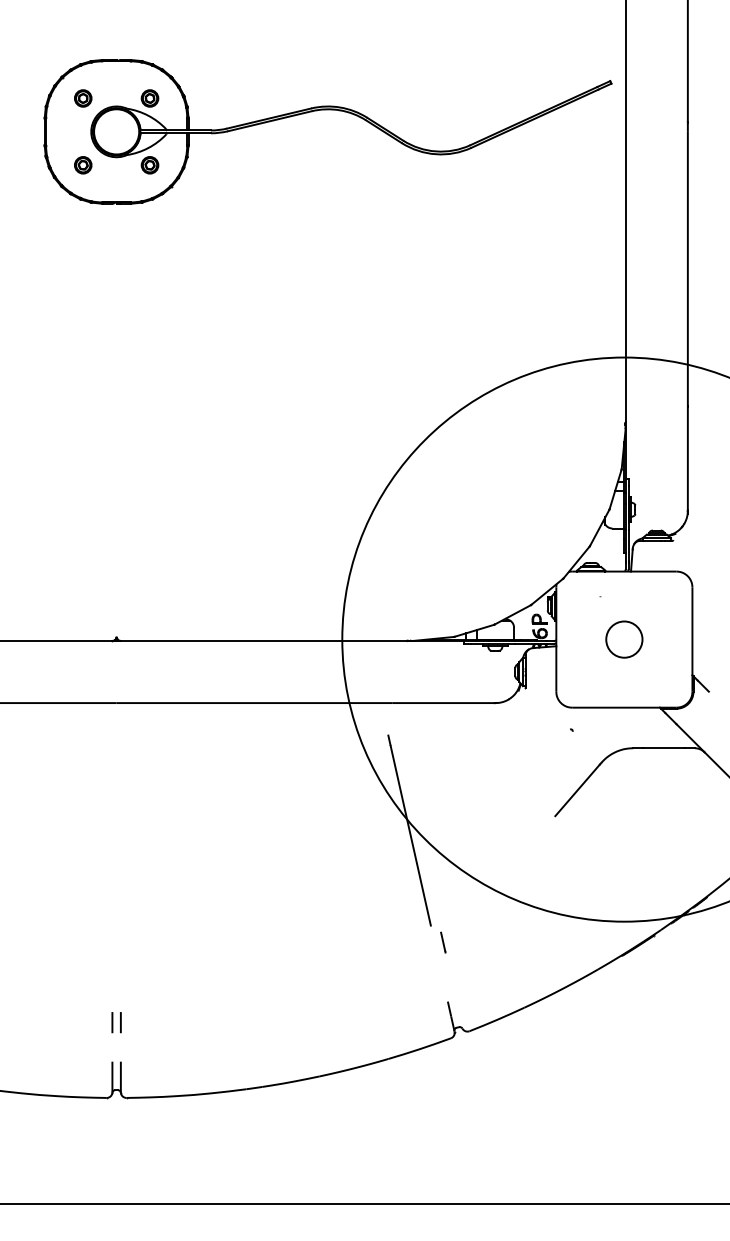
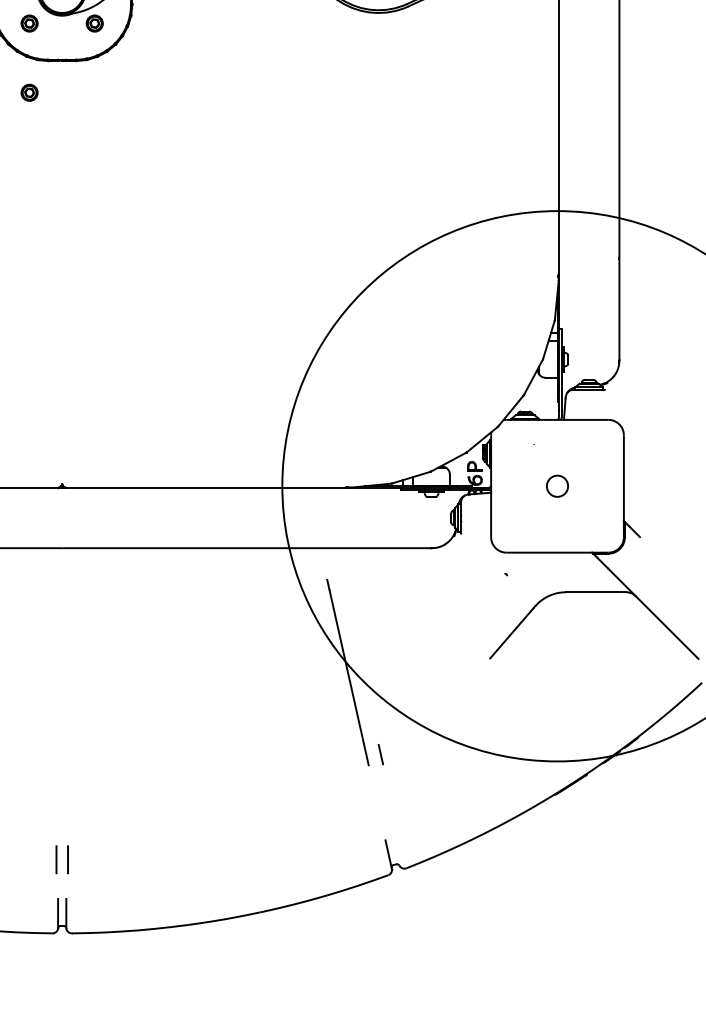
part: (83, 236) -> (29, 93), added
circle: (624, 639) -> (557, 486), size x0.6
line: (443, 942) -> (381, 754), moved
part: (116, 1022) -> (62, 859), size x1.4

